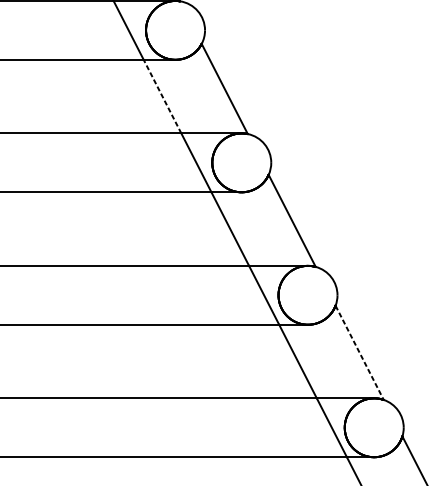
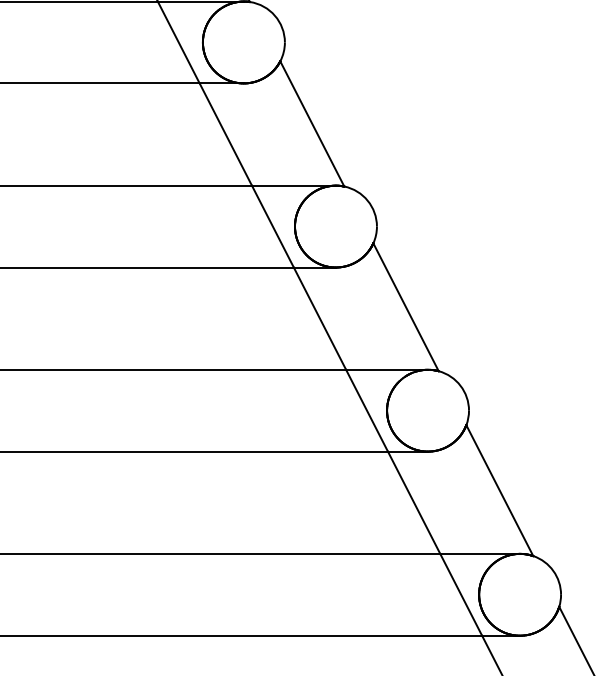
line: (162, 96) -> (225, 134), dashed -> solid
line: (360, 353) -> (500, 491), dashed -> solid

